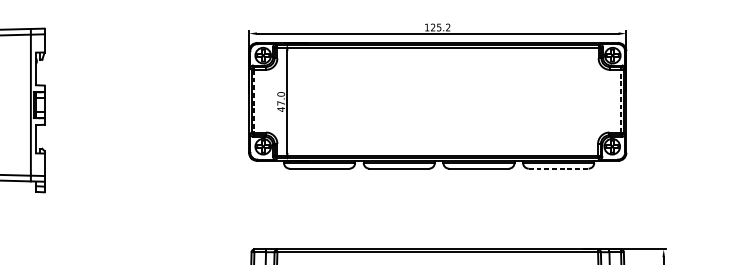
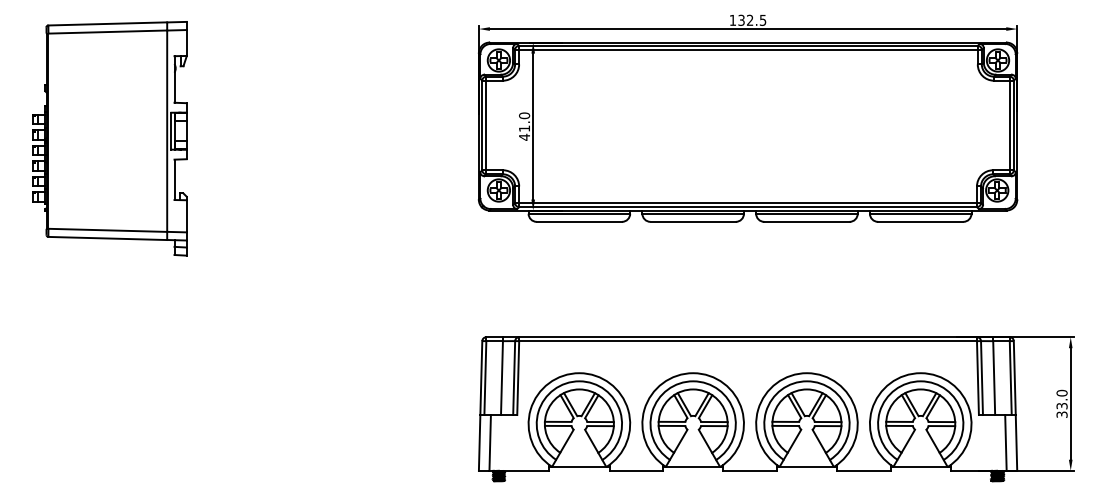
text: (440, 26) -> (752, 19), 125.2 -> 132.5
line: (254, 101) -> (486, 125), dashed -> solid
line: (620, 101) -> (1009, 125), dashed -> solid
text: (281, 103) -> (524, 128), 47.0 -> 41.0
line: (558, 168) -> (920, 221), dashed -> solid

